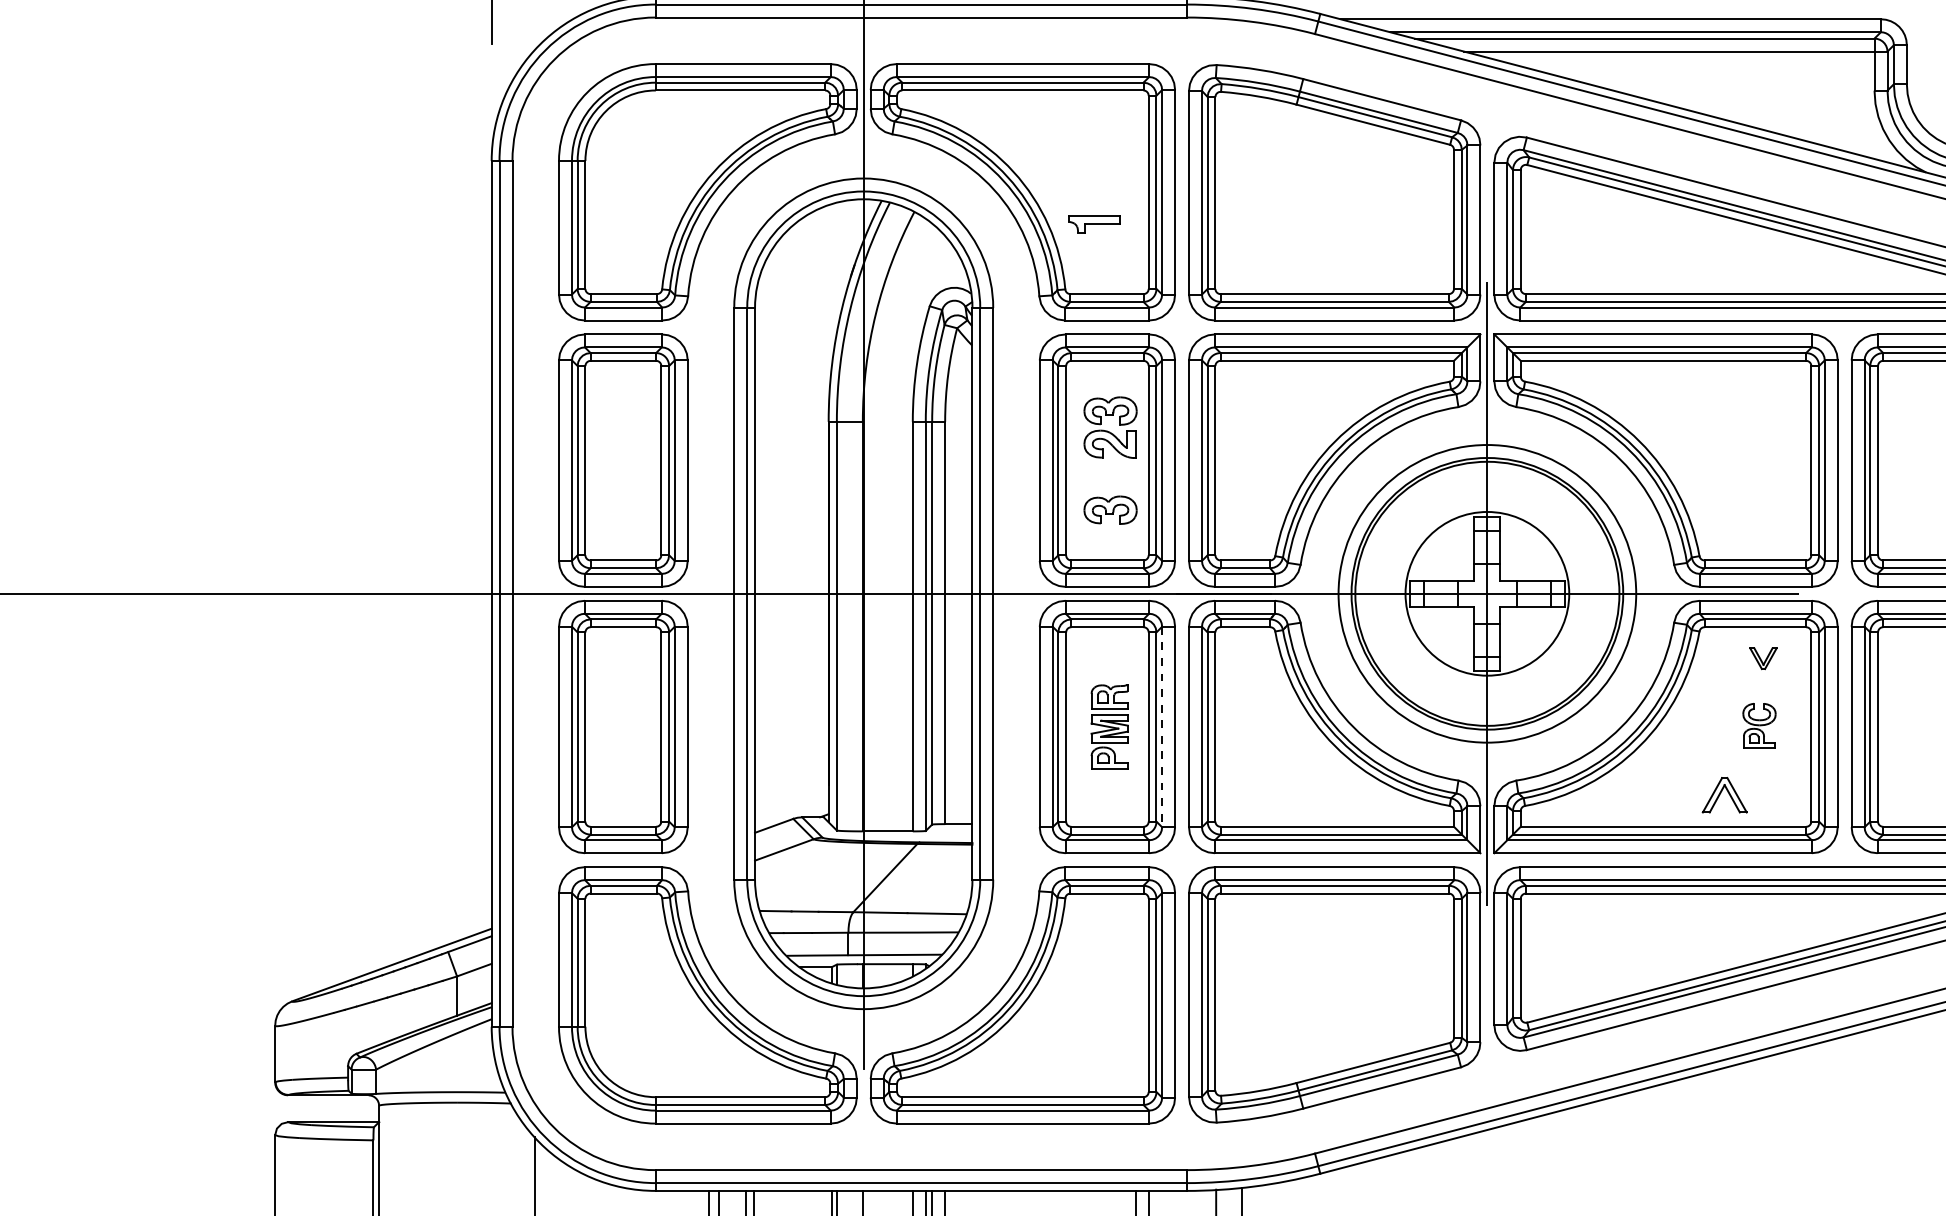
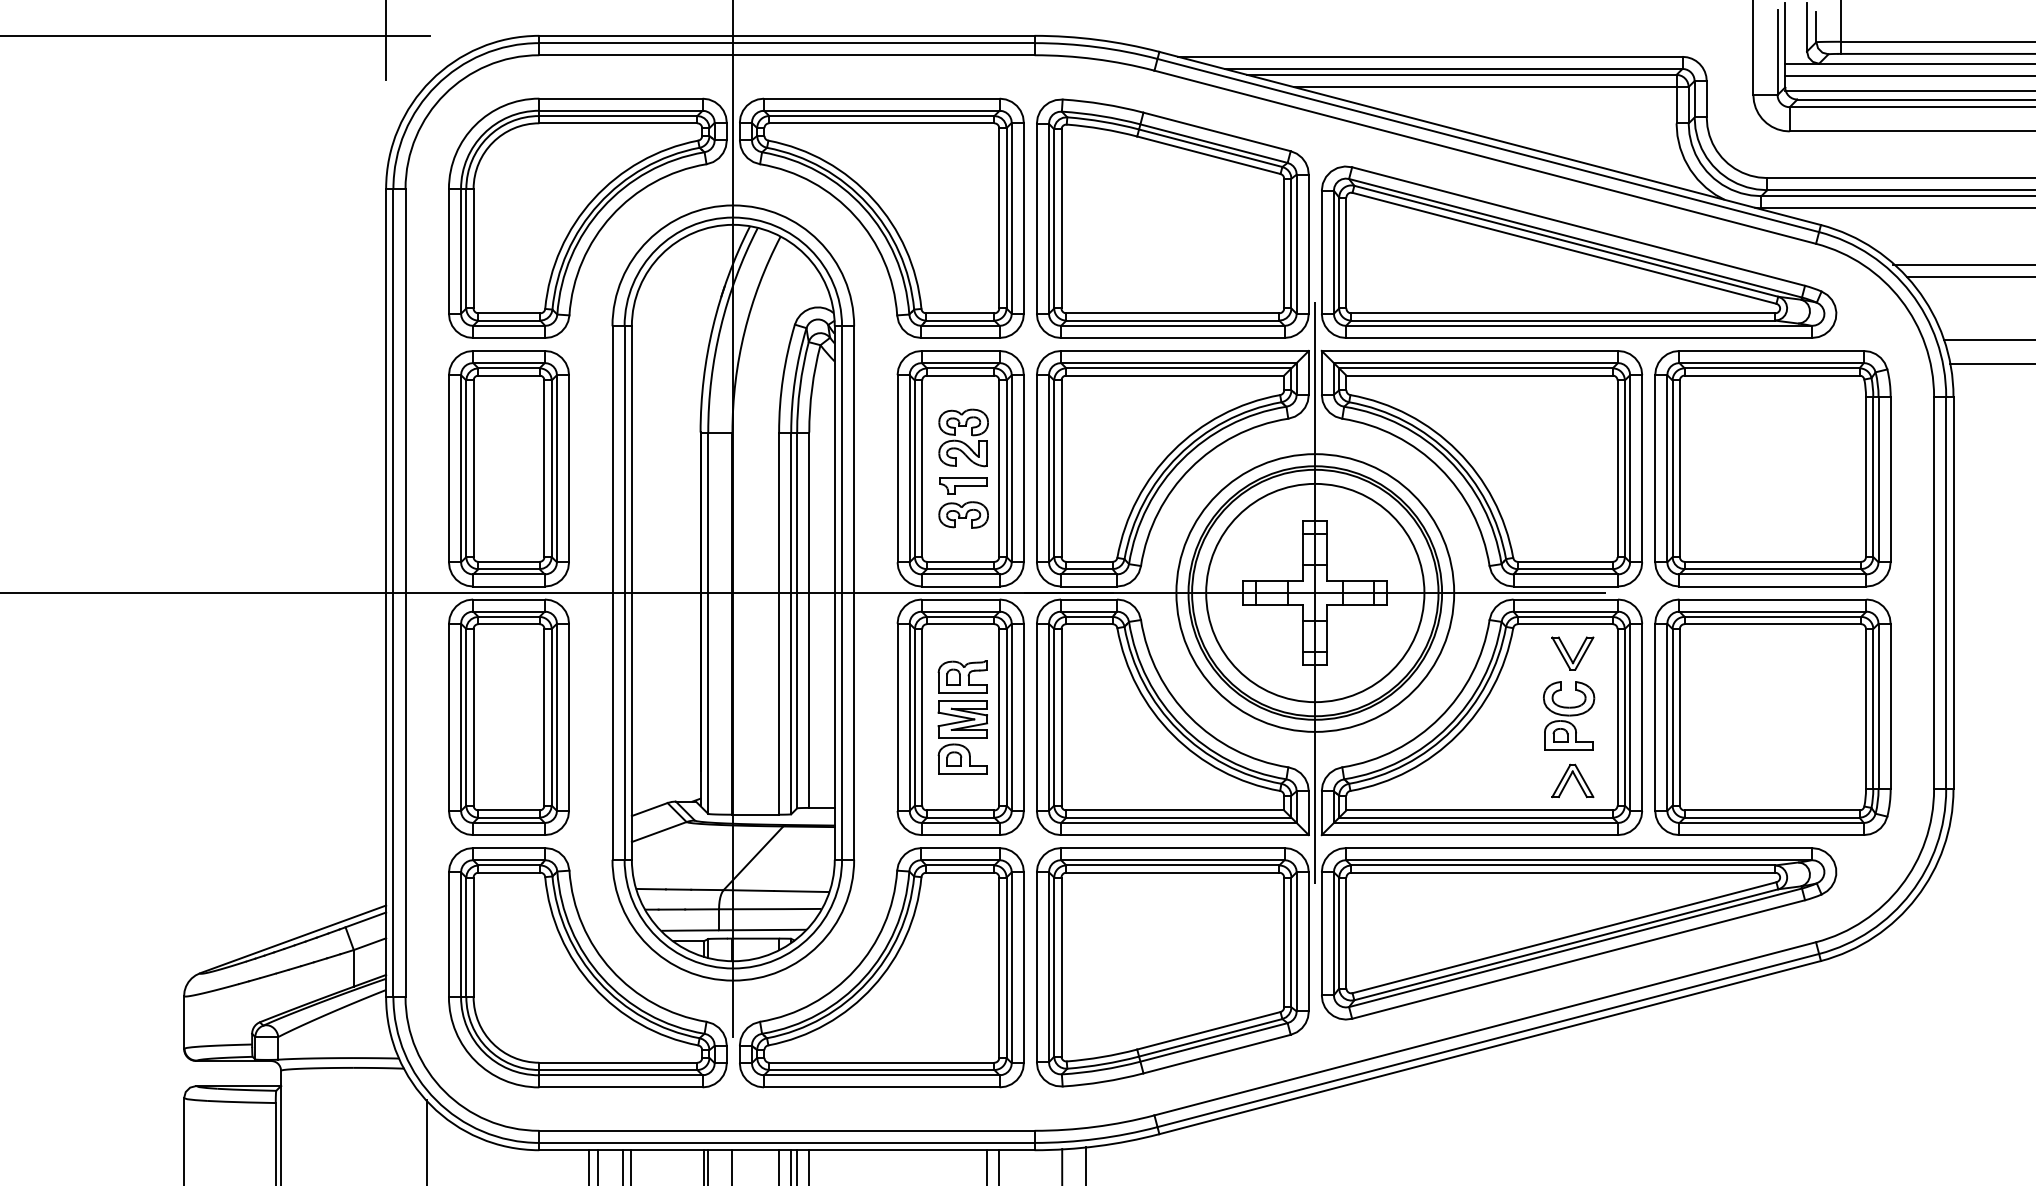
part: (1094, 223) -> (963, 485), moved
circle: (1487, 593) -> (1315, 592), size x1.43
part: (1763, 658) -> (1572, 653), size x1.67
part: (1759, 725) -> (1569, 715), size x1.67
part: (1109, 727) -> (962, 717), size x1.43
line: (1161, 727) -> (1011, 717), dashed -> solid
part: (1724, 794) -> (1572, 780), moved

